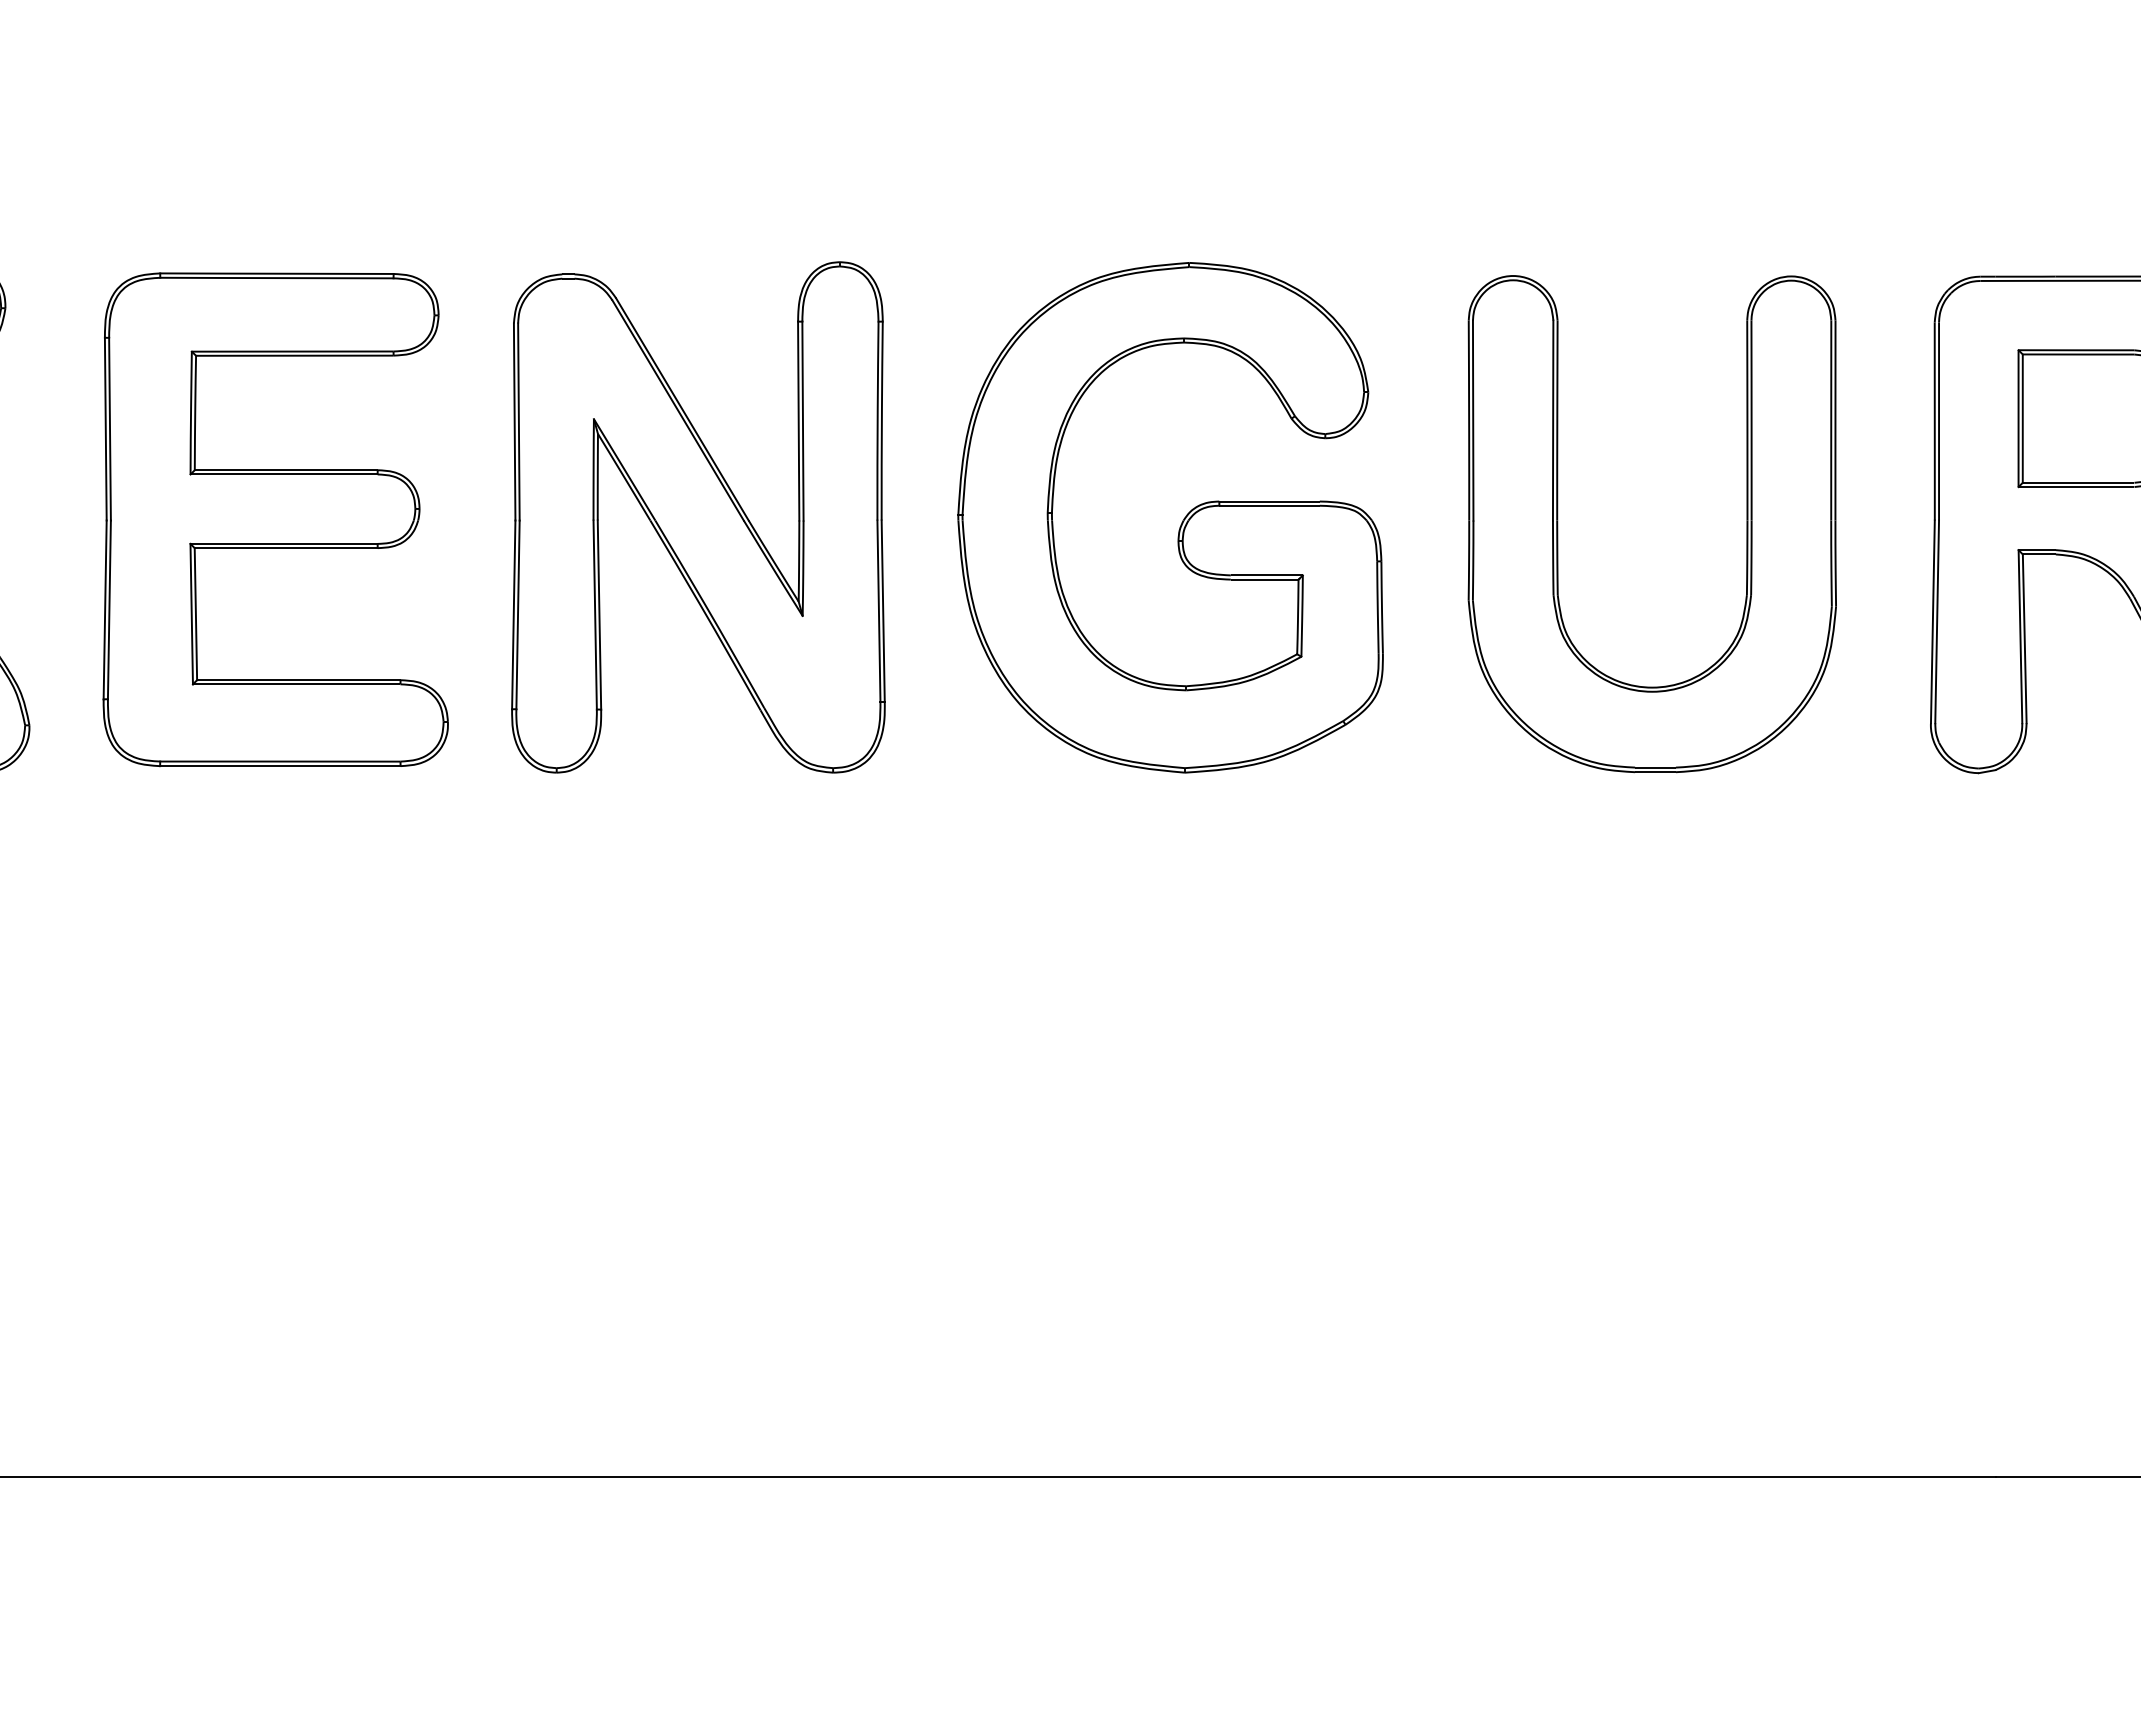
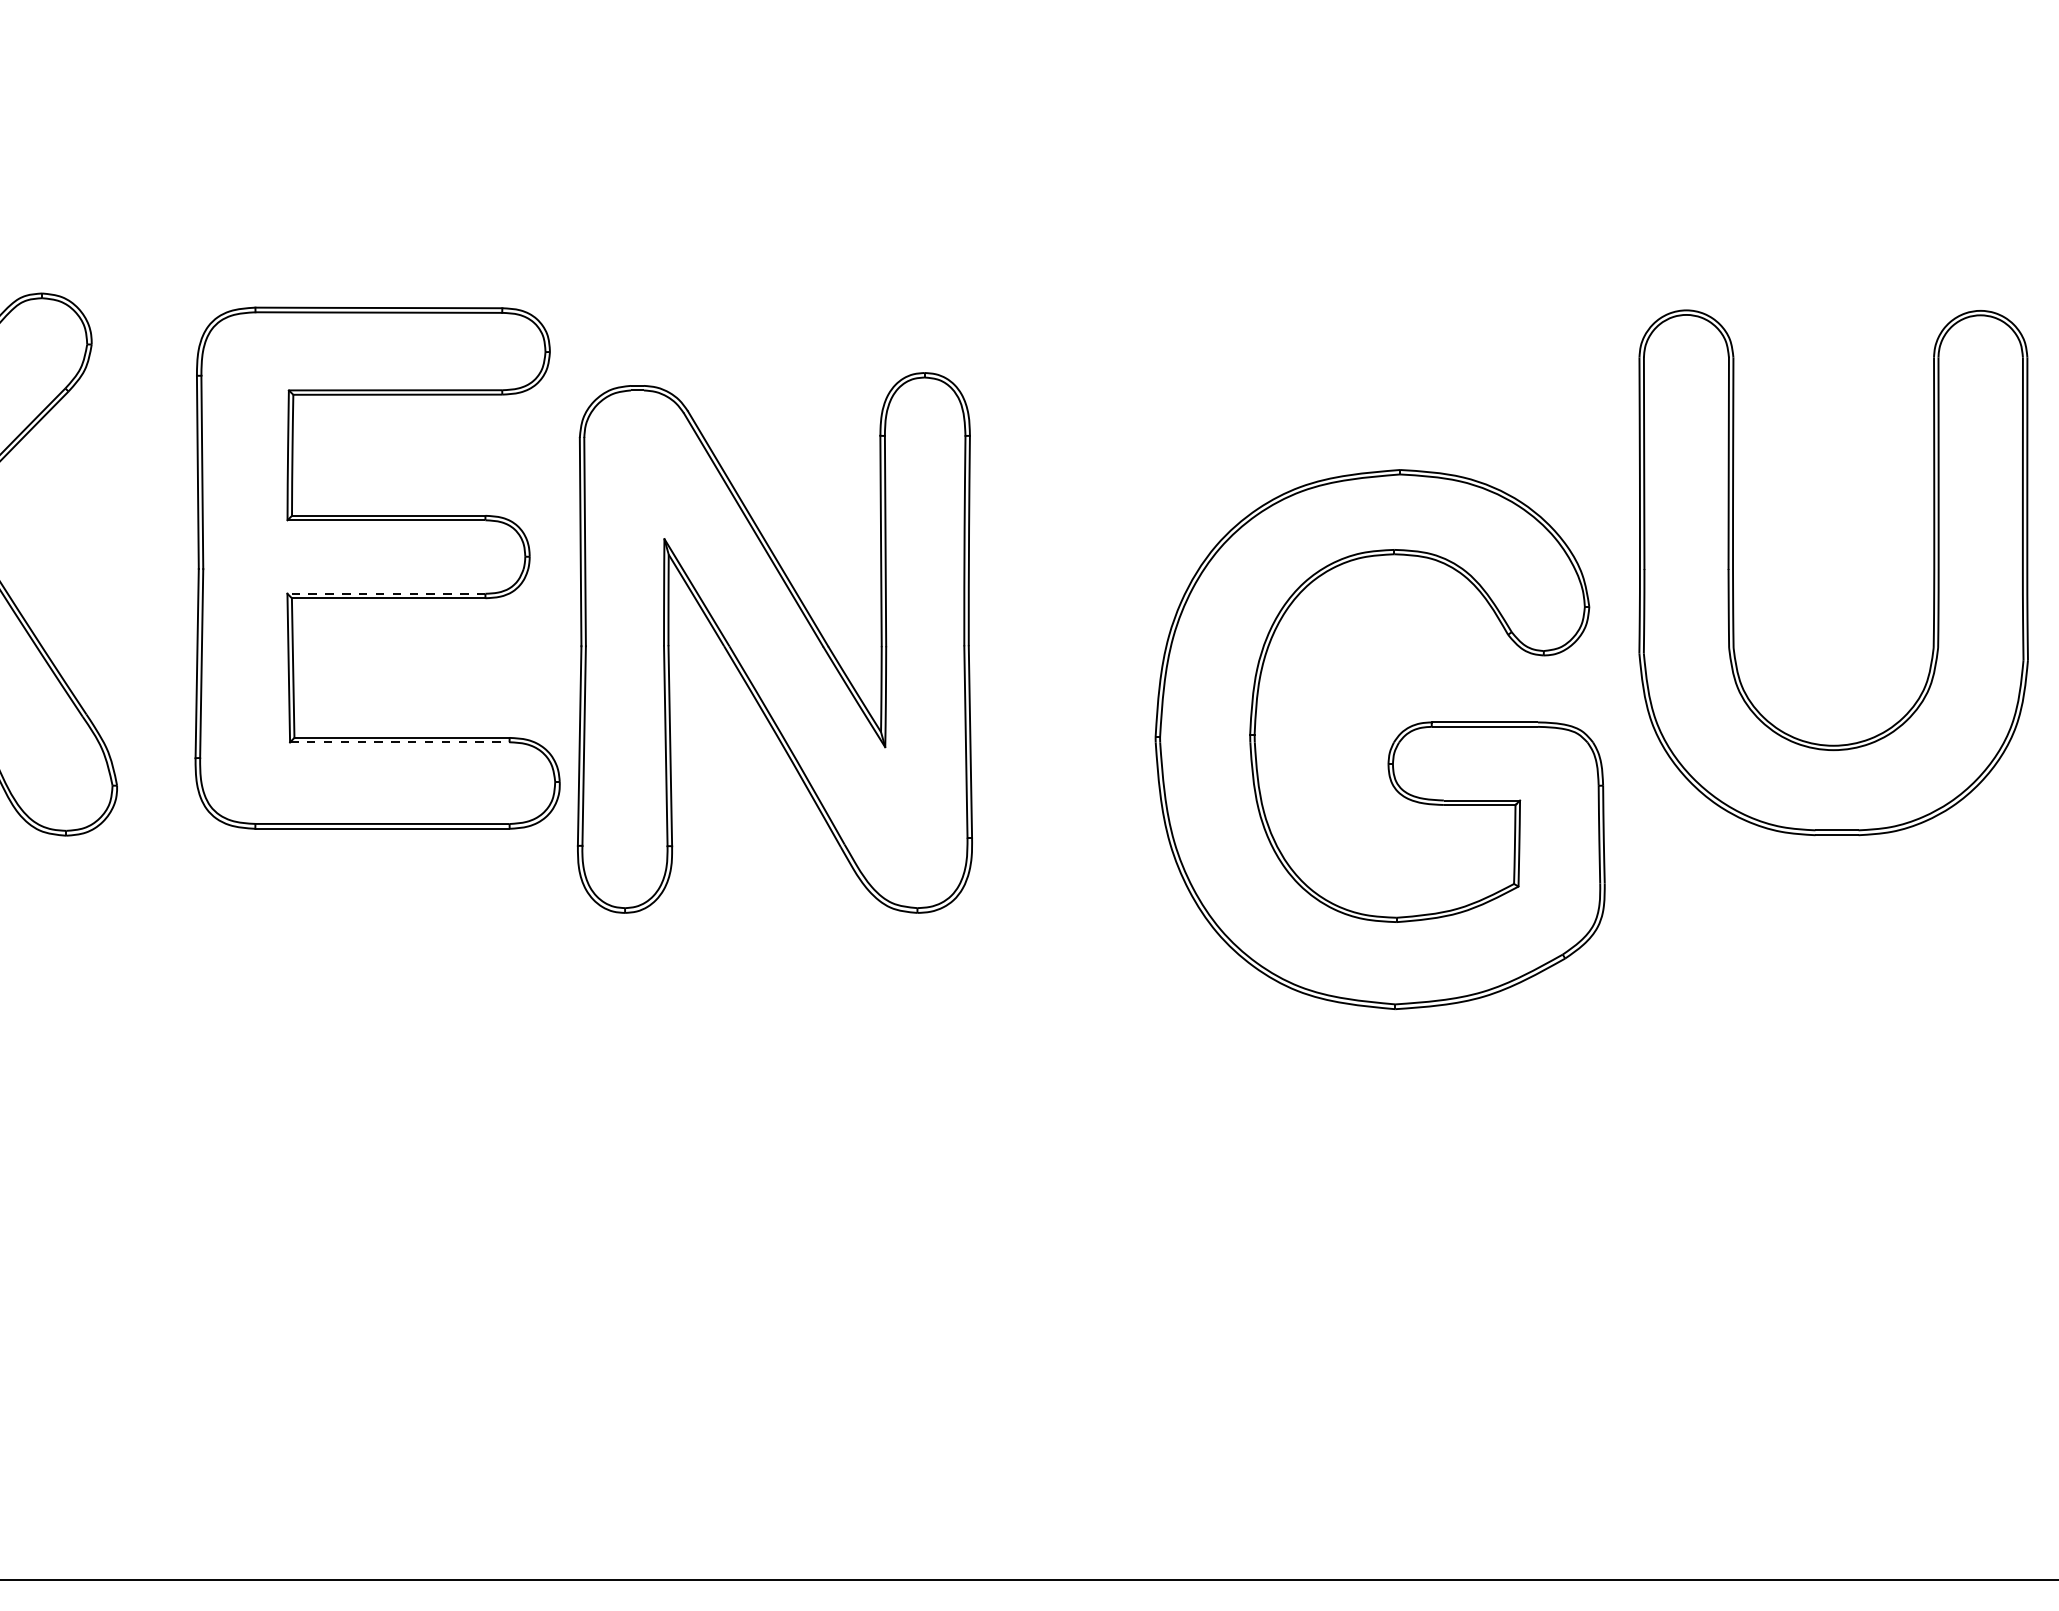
part: (698, 517) -> (775, 643), moved
part: (1181, 522) -> (1391, 744), moved
line: (282, 543) -> (384, 593), solid -> dashed
line: (297, 684) -> (400, 742), solid -> dashed

